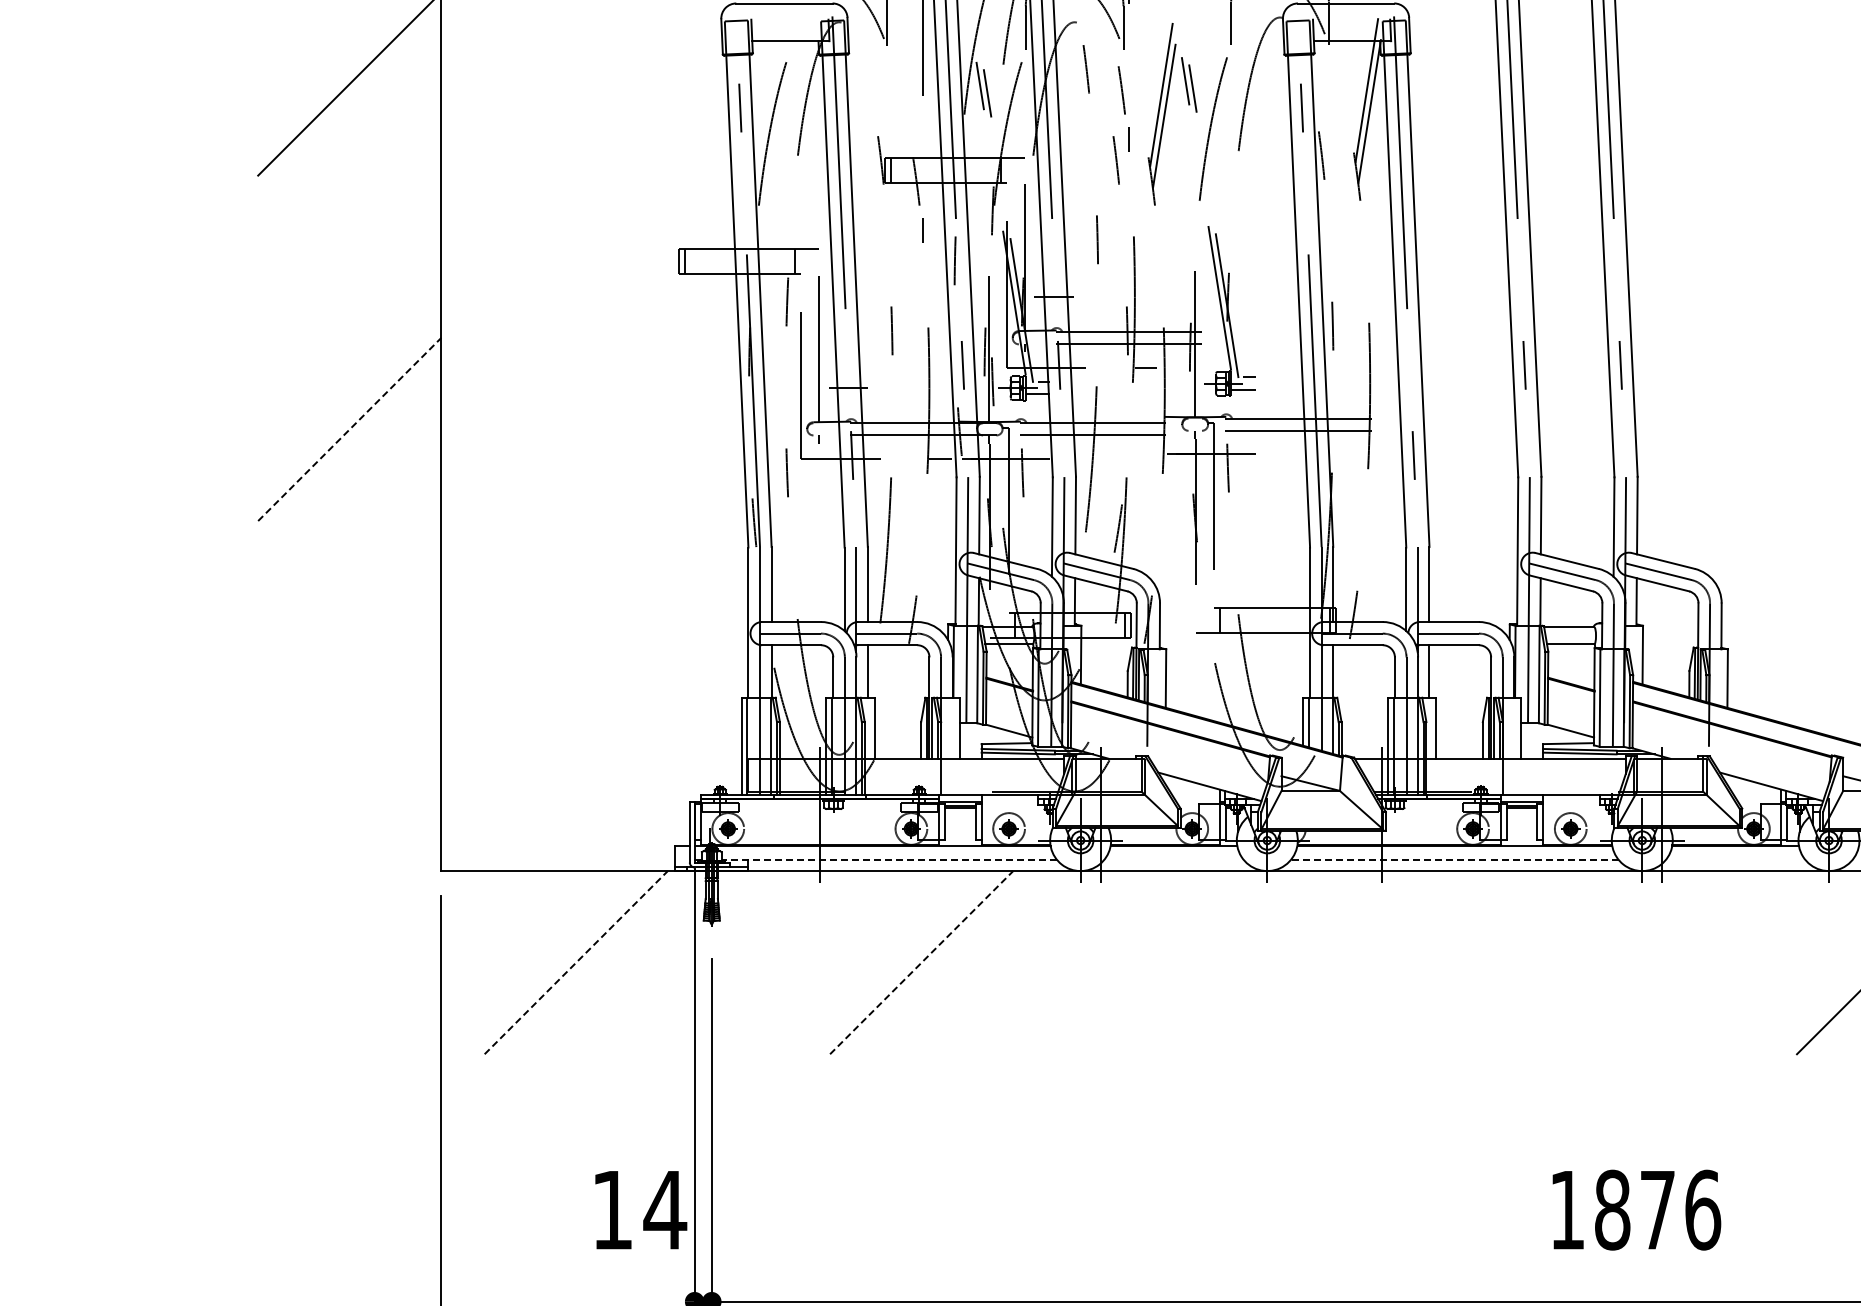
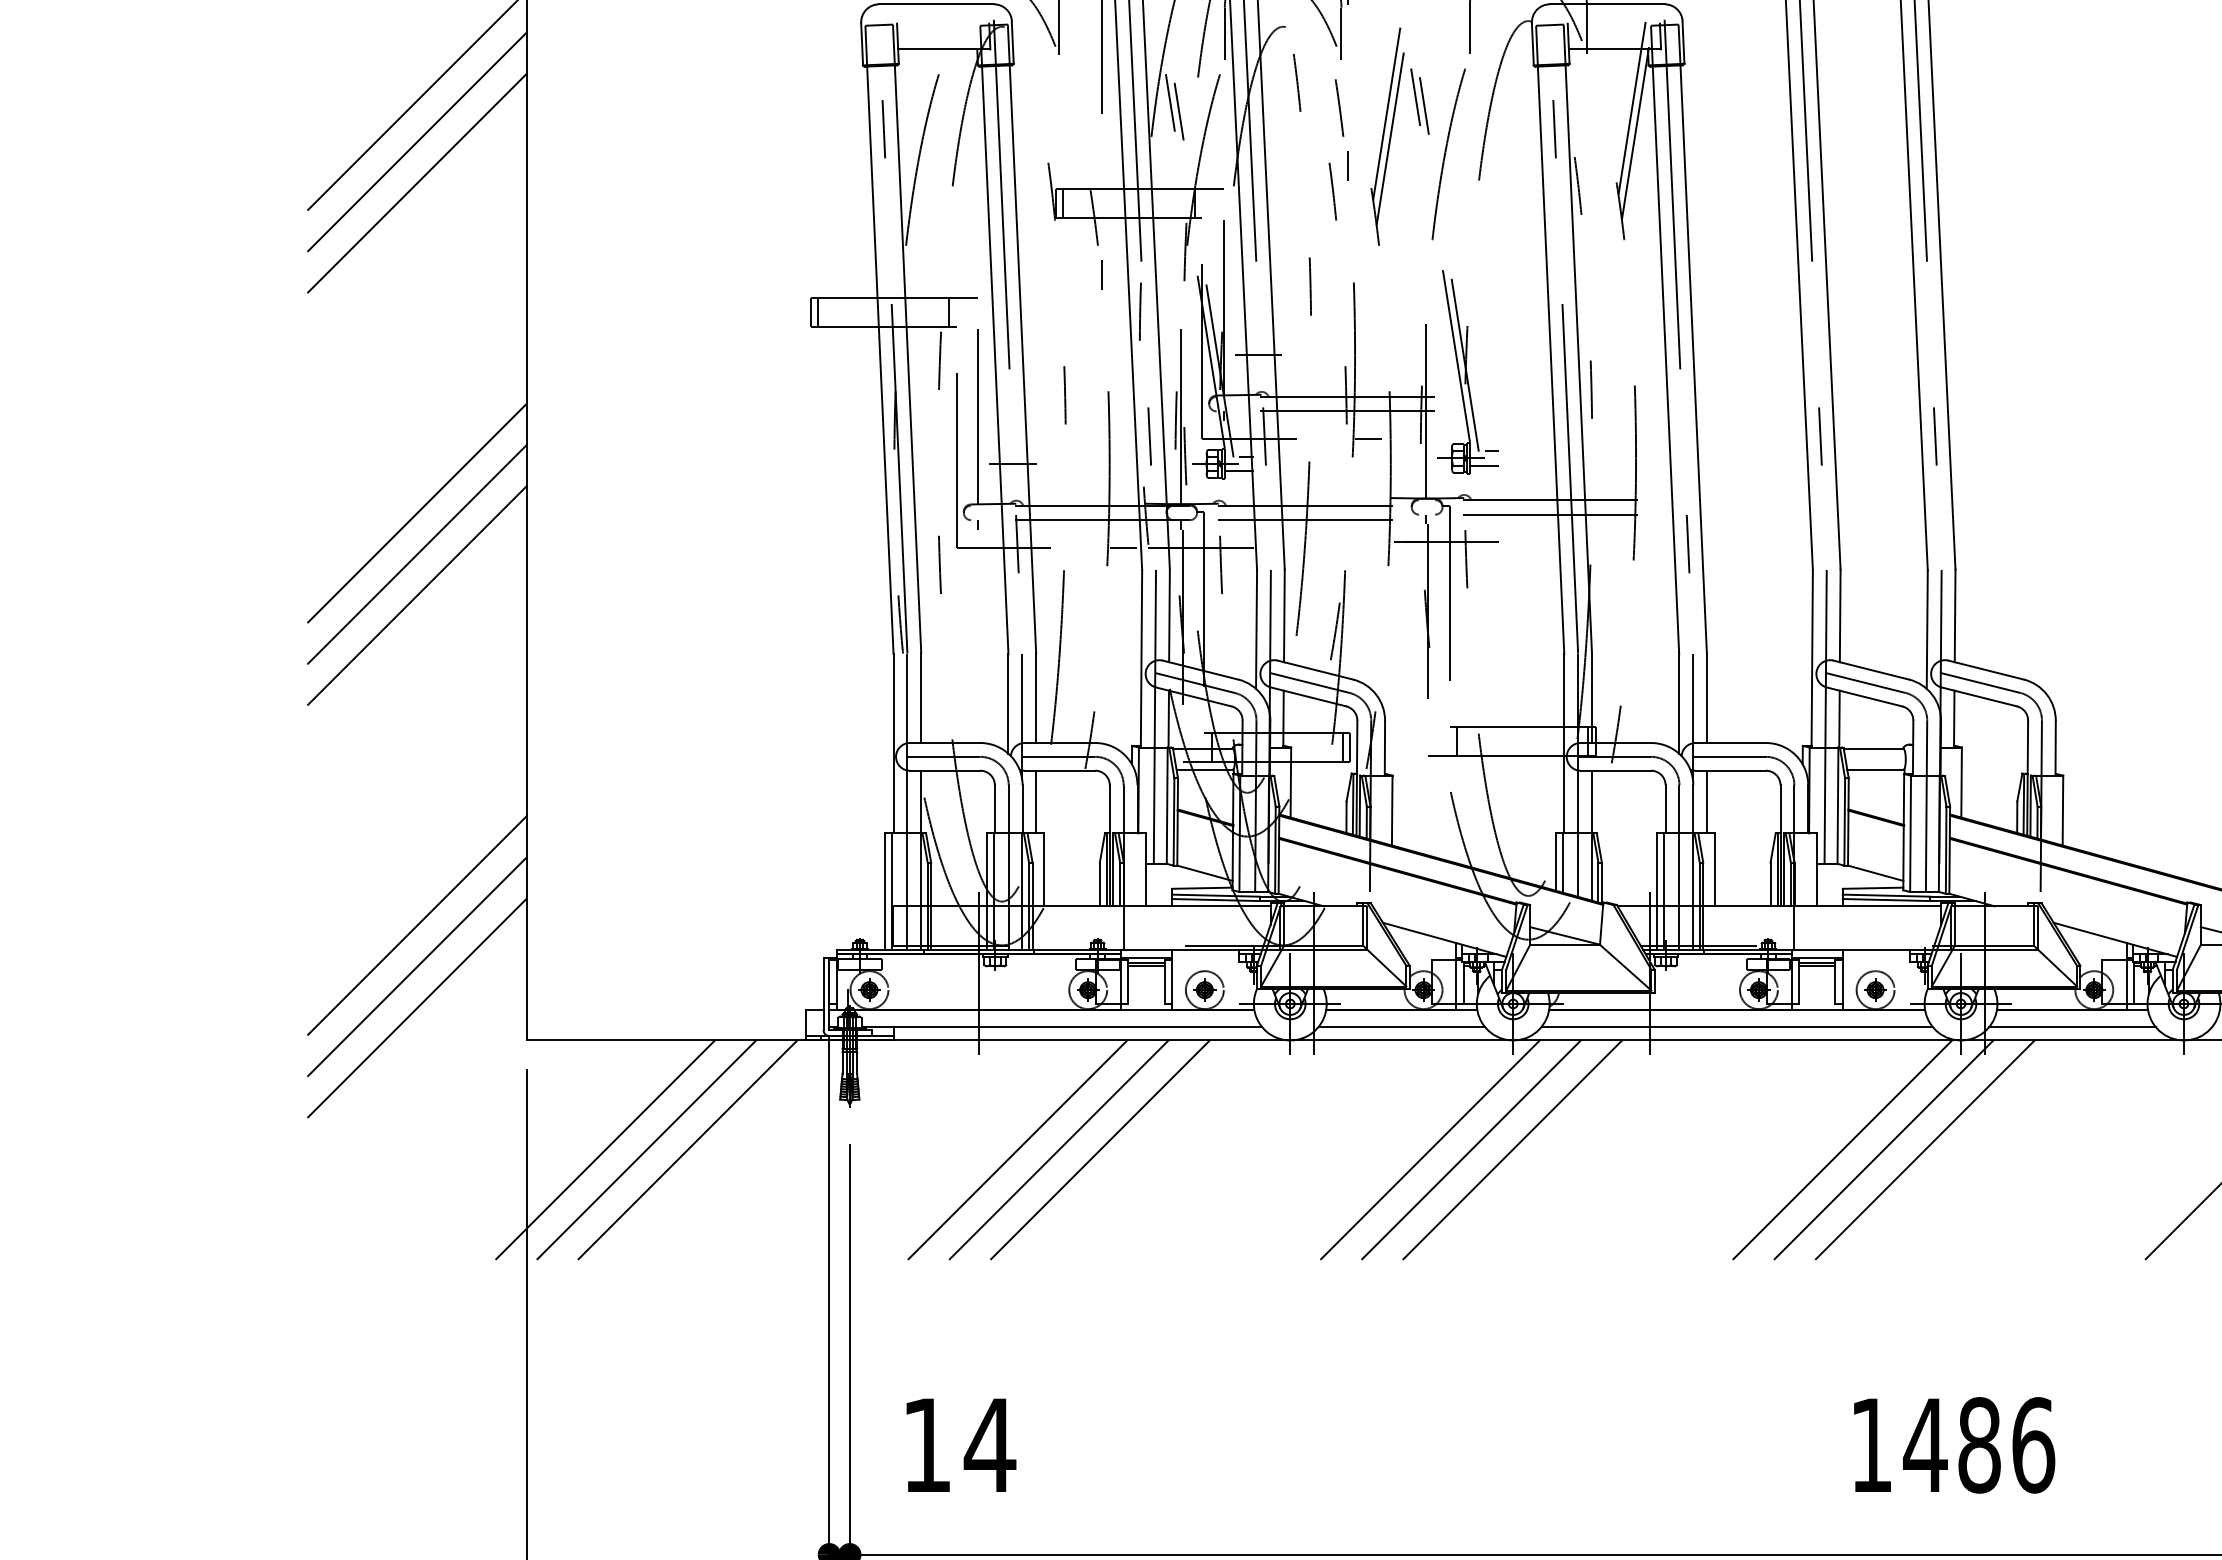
line: (349, 118) -> (417, 141), added
line: (349, 152) -> (417, 182), added
line: (349, 429) -> (417, 513), dashed -> solid
line: (349, 463) -> (417, 553), added
line: (349, 498) -> (417, 595), added
line: (349, 774) -> (417, 925), added
line: (349, 808) -> (417, 965), added
line: (349, 843) -> (417, 1007), added
line: (889, 859) -> (1062, 1026), dashed -> solid
line: (1173, 859) -> (1401, 1026), added
line: (1454, 859) -> (1736, 1026), dashed -> solid
line: (1735, 859) -> (2072, 1026), added
line: (506, 962) -> (604, 1149), added
line: (541, 962) -> (646, 1149), added
line: (576, 962) -> (688, 1149), dashed -> solid
line: (852, 962) -> (1017, 1149), added
line: (886, 962) -> (1058, 1149), added
line: (921, 962) -> (1100, 1149), dashed -> solid
line: (1197, 962) -> (1429, 1149), added
line: (1231, 962) -> (1470, 1149), added
line: (1266, 962) -> (1512, 1149), added
line: (1542, 962) -> (1841, 1149), added
line: (1577, 962) -> (1883, 1149), added
line: (1611, 962) -> (1924, 1149), added
text: (1634, 1209) -> (1951, 1444), 1876 -> 1486
text: (641, 1210) -> (961, 1445), moved

